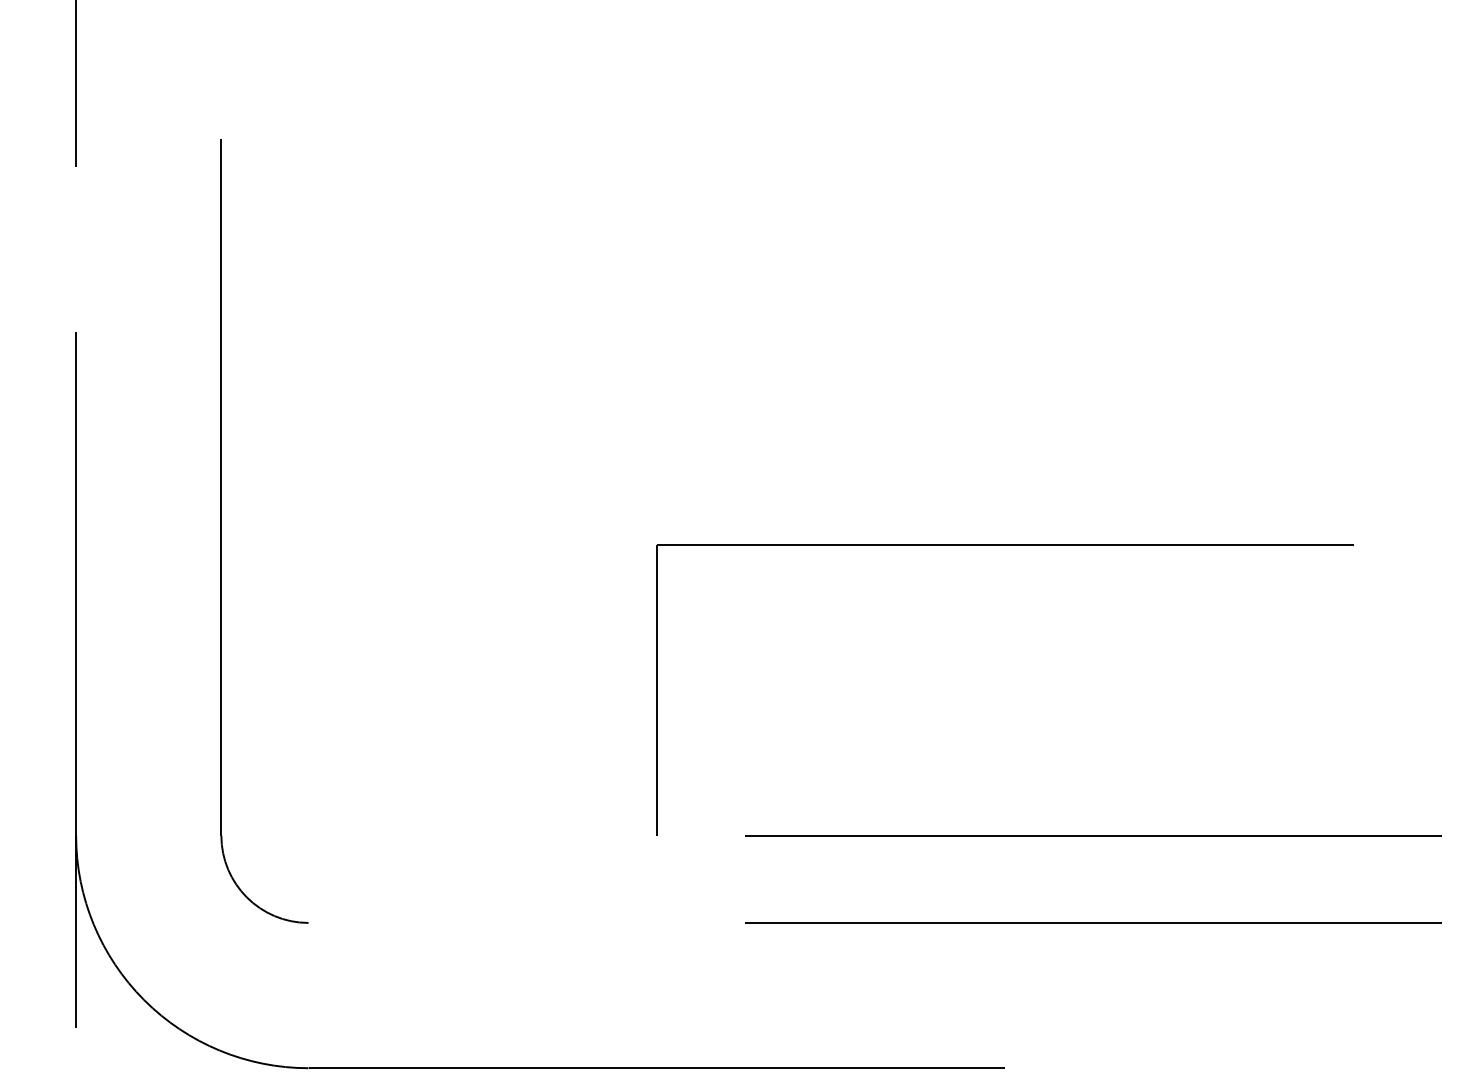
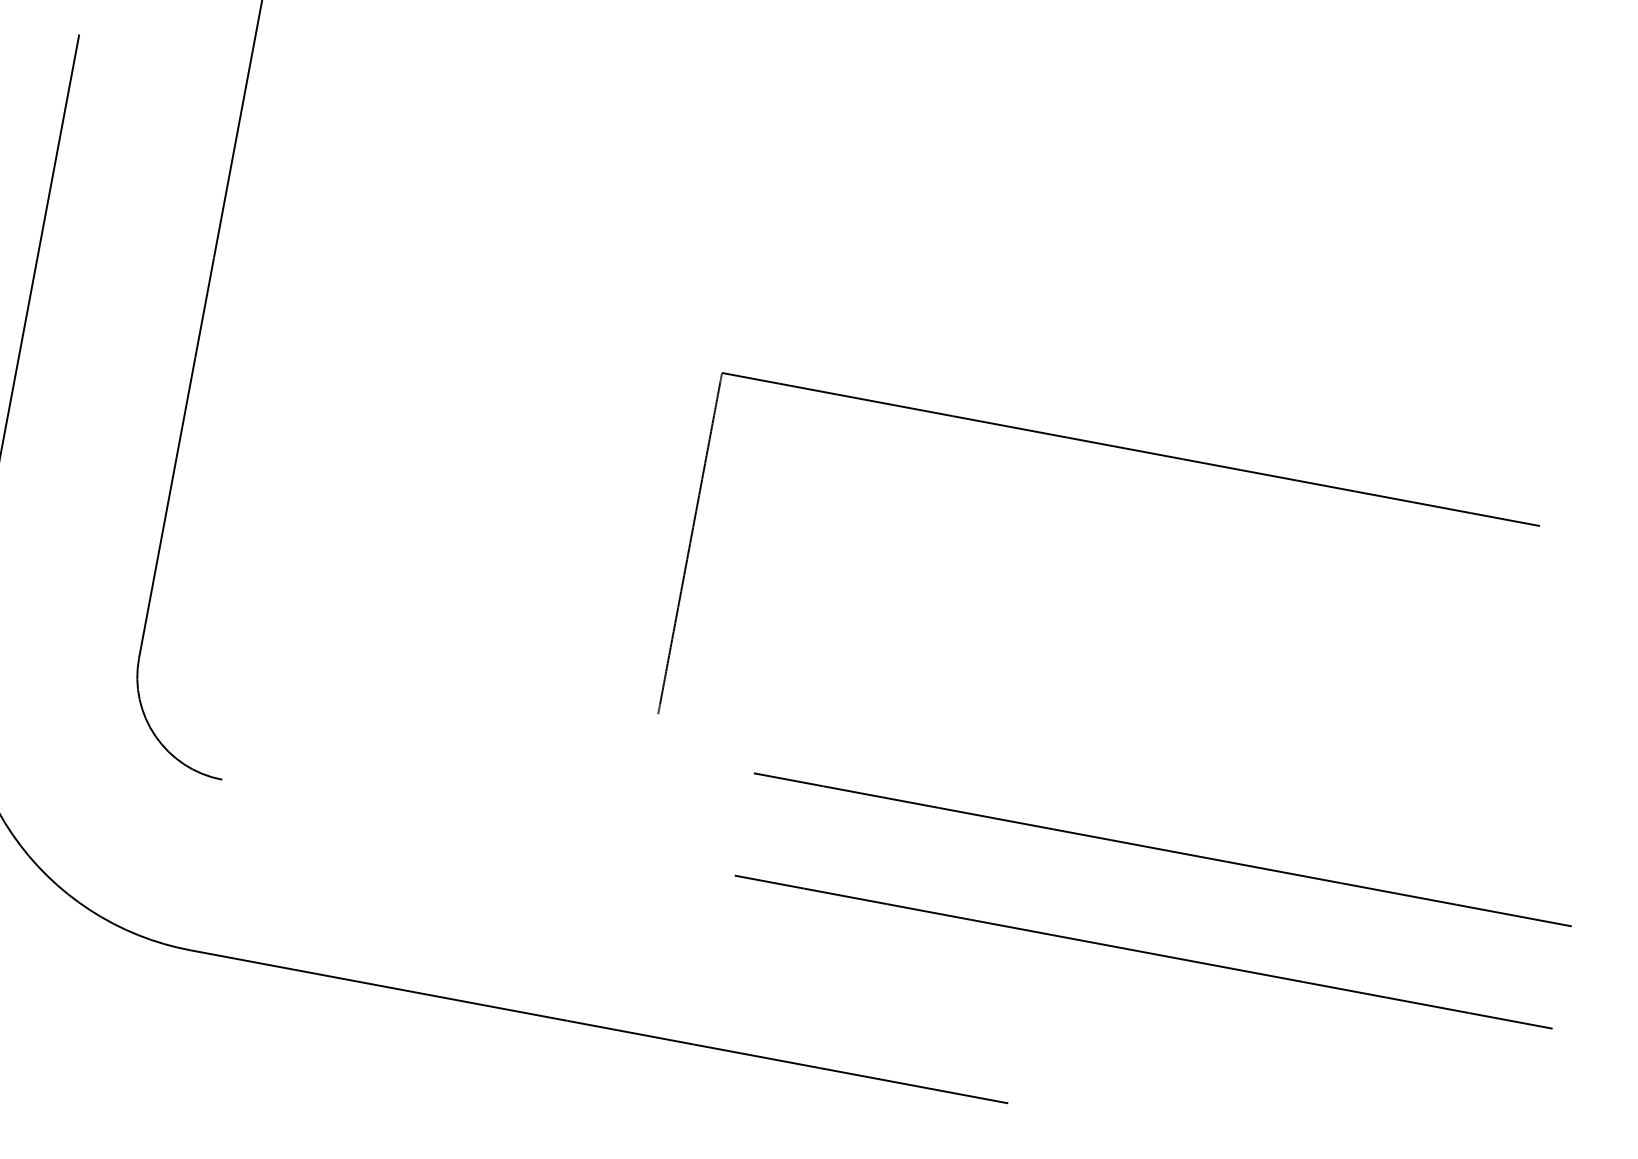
part: (1004, 545) -> (1129, 449), moved

